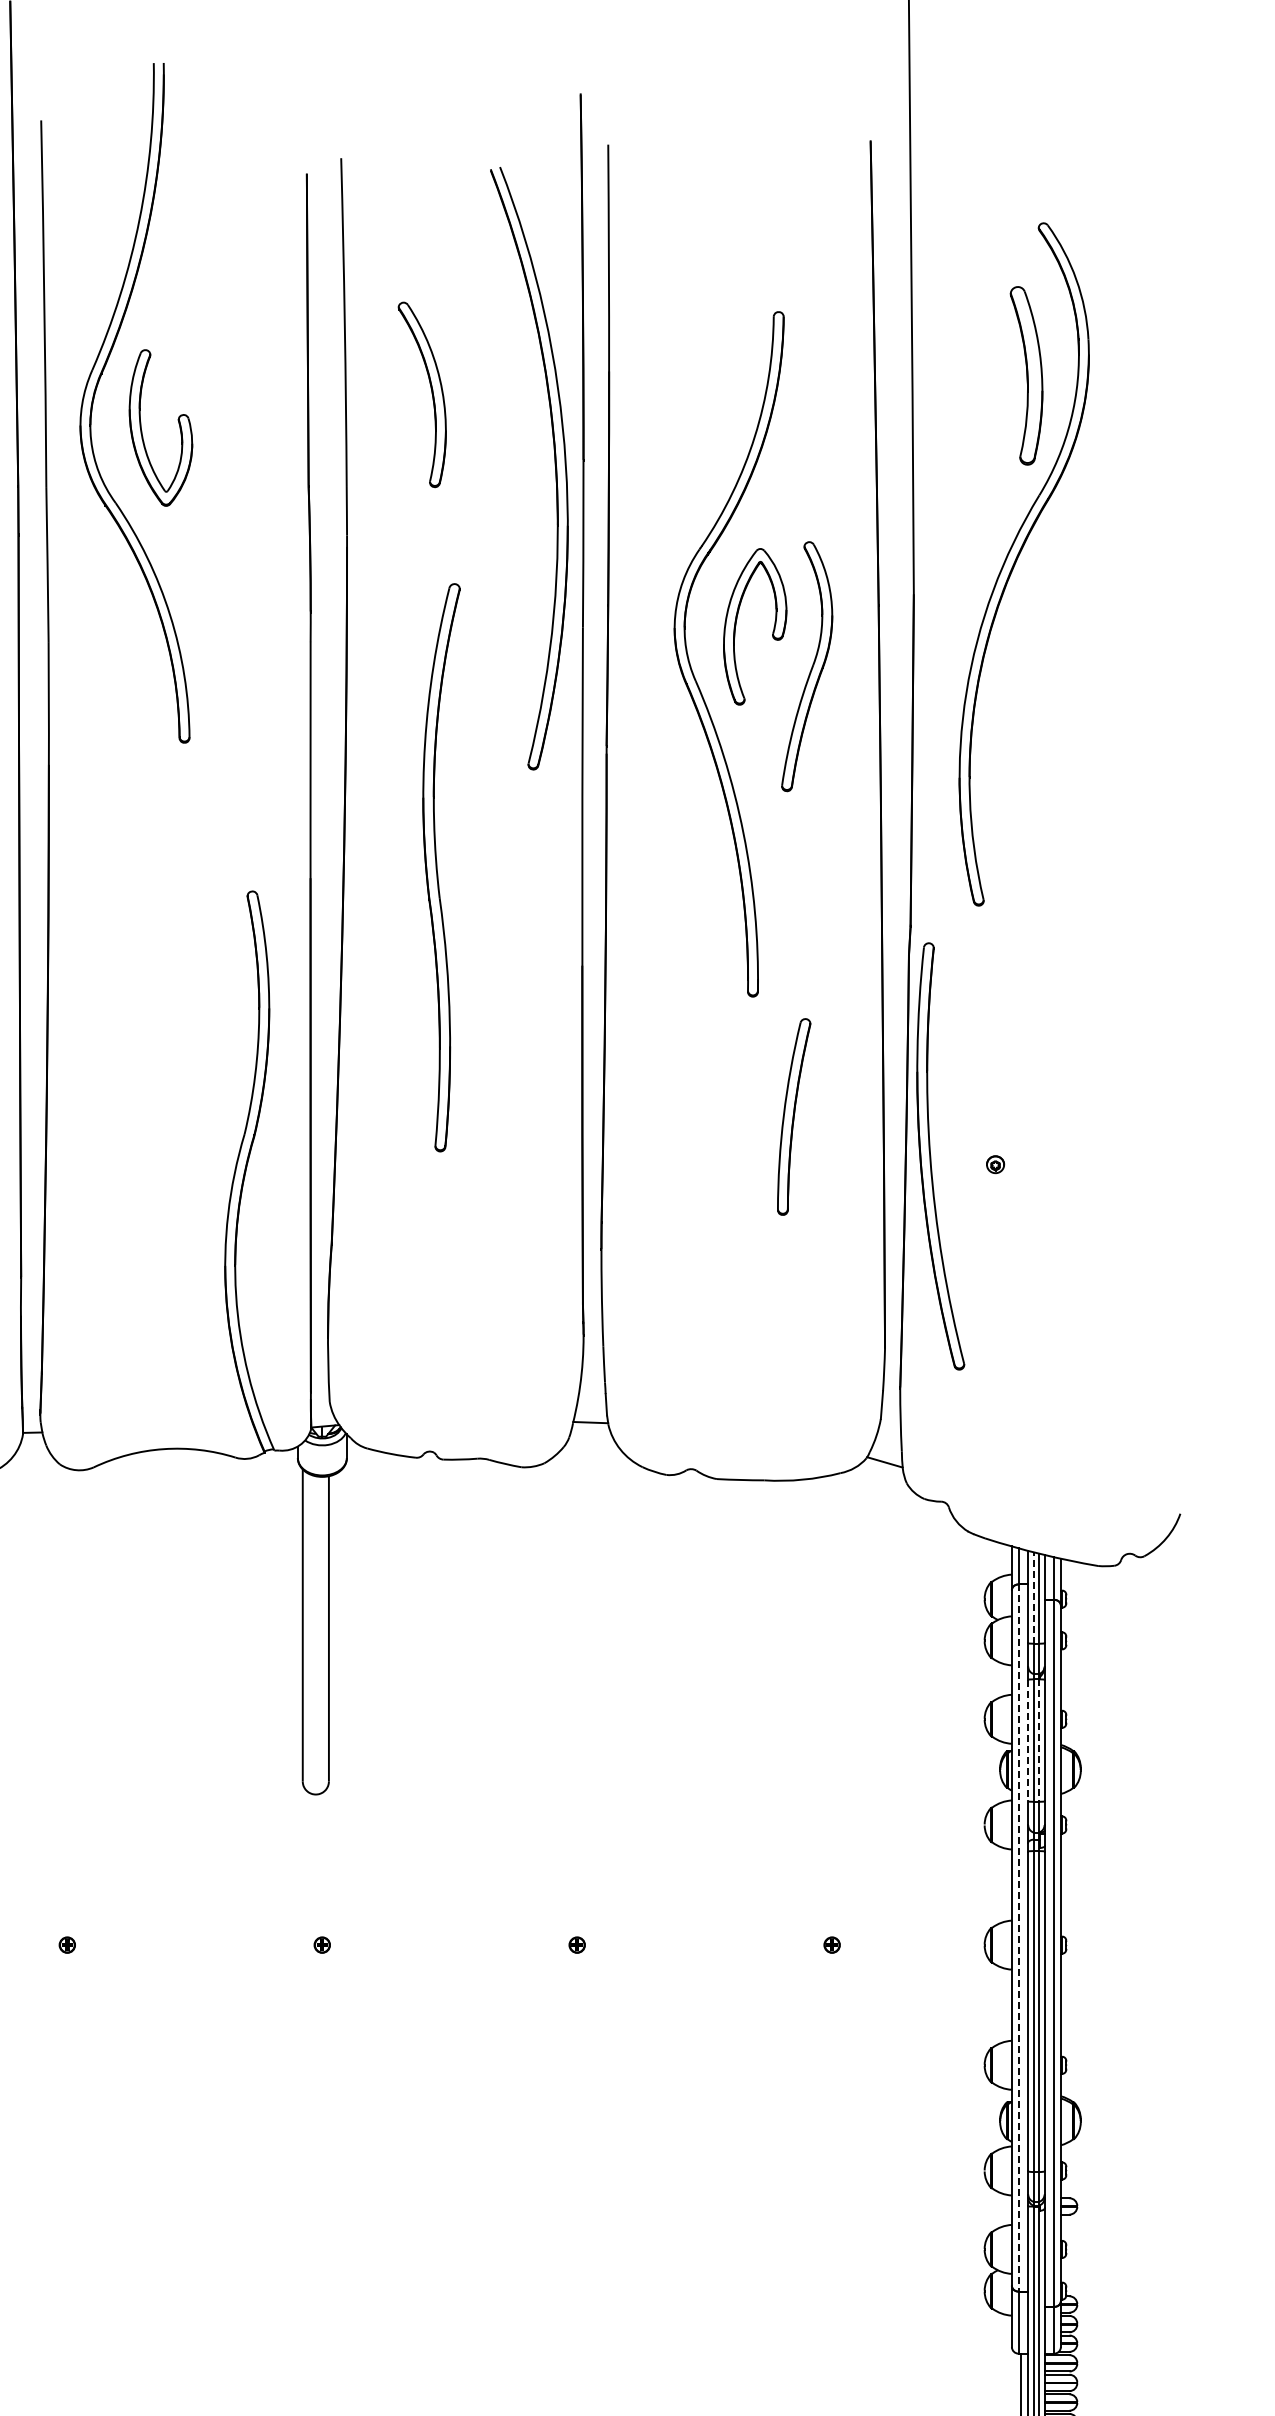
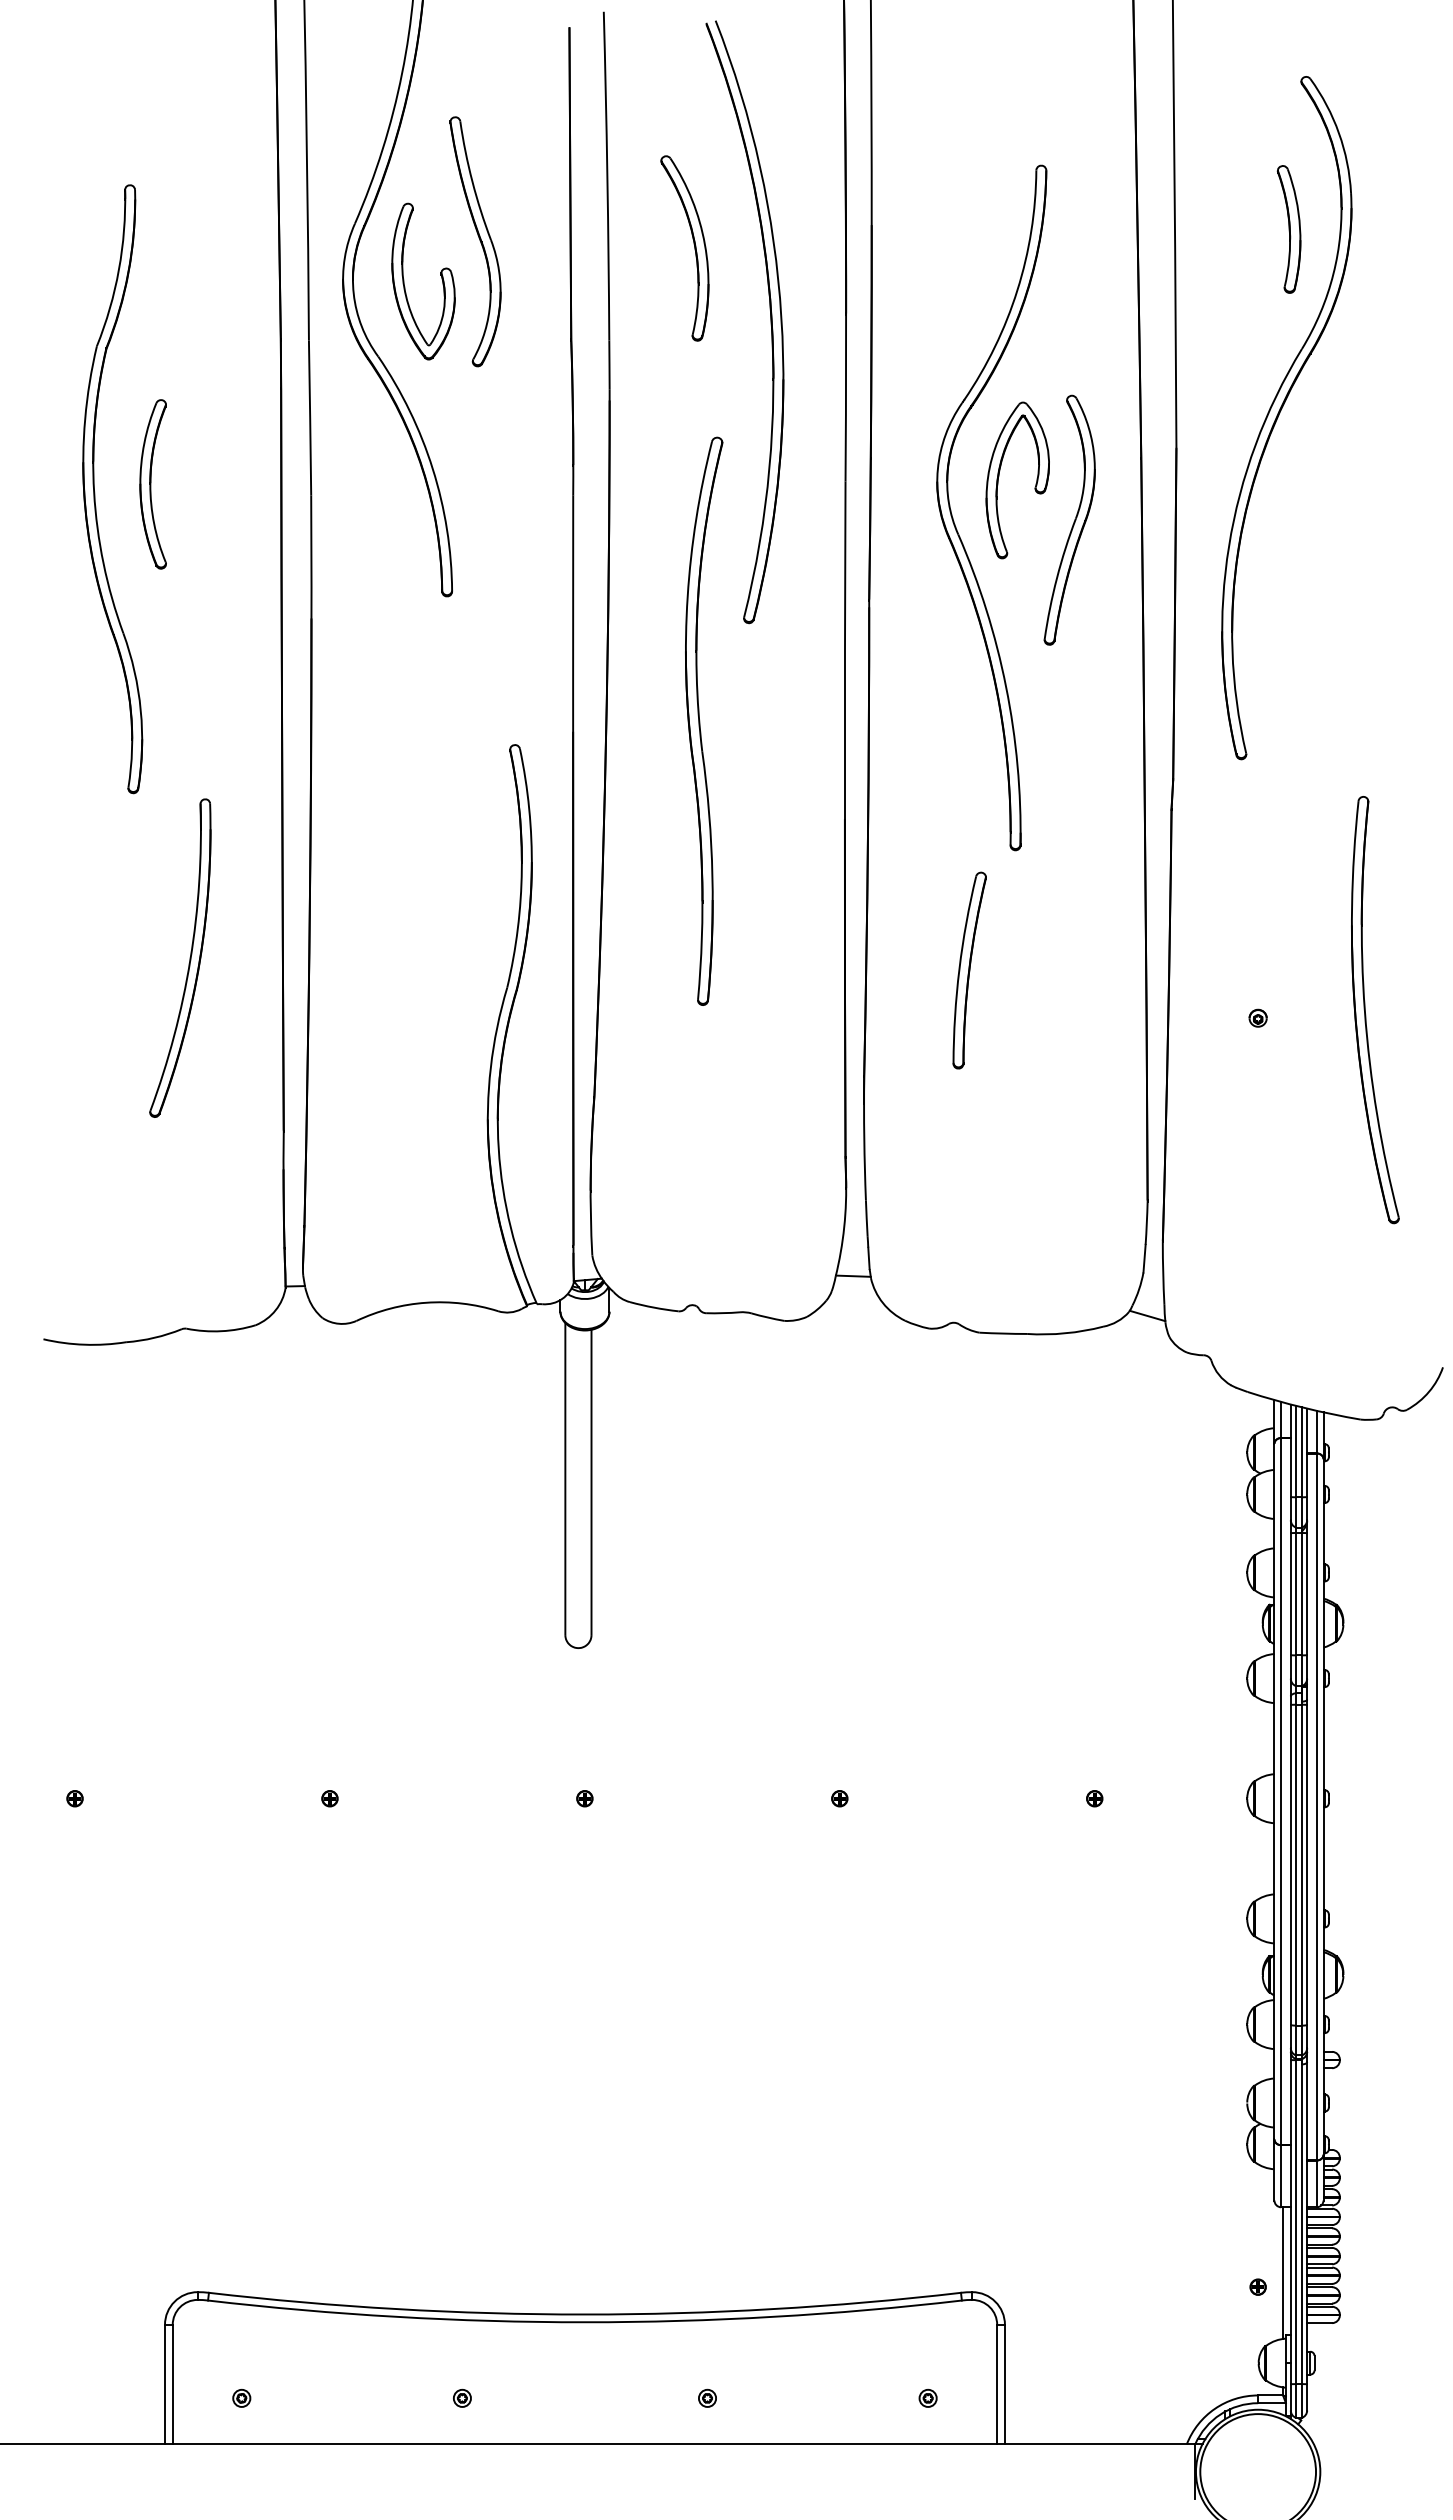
part: (1025, 375) -> (1288, 229), size x0.71
part: (212, 387) -> (475, 241), added
part: (554, 468) -> (770, 322), moved
part: (793, 1116) -> (969, 970), moved
part: (931, 1160) -> (1366, 1014), moved
line: (1033, 1597) -> (1296, 1451), dashed -> solid
line: (1027, 1740) -> (1290, 1594), dashed -> solid
line: (1038, 1740) -> (1301, 1594), dashed -> solid
line: (1018, 1937) -> (1281, 1791), dashed -> solid

